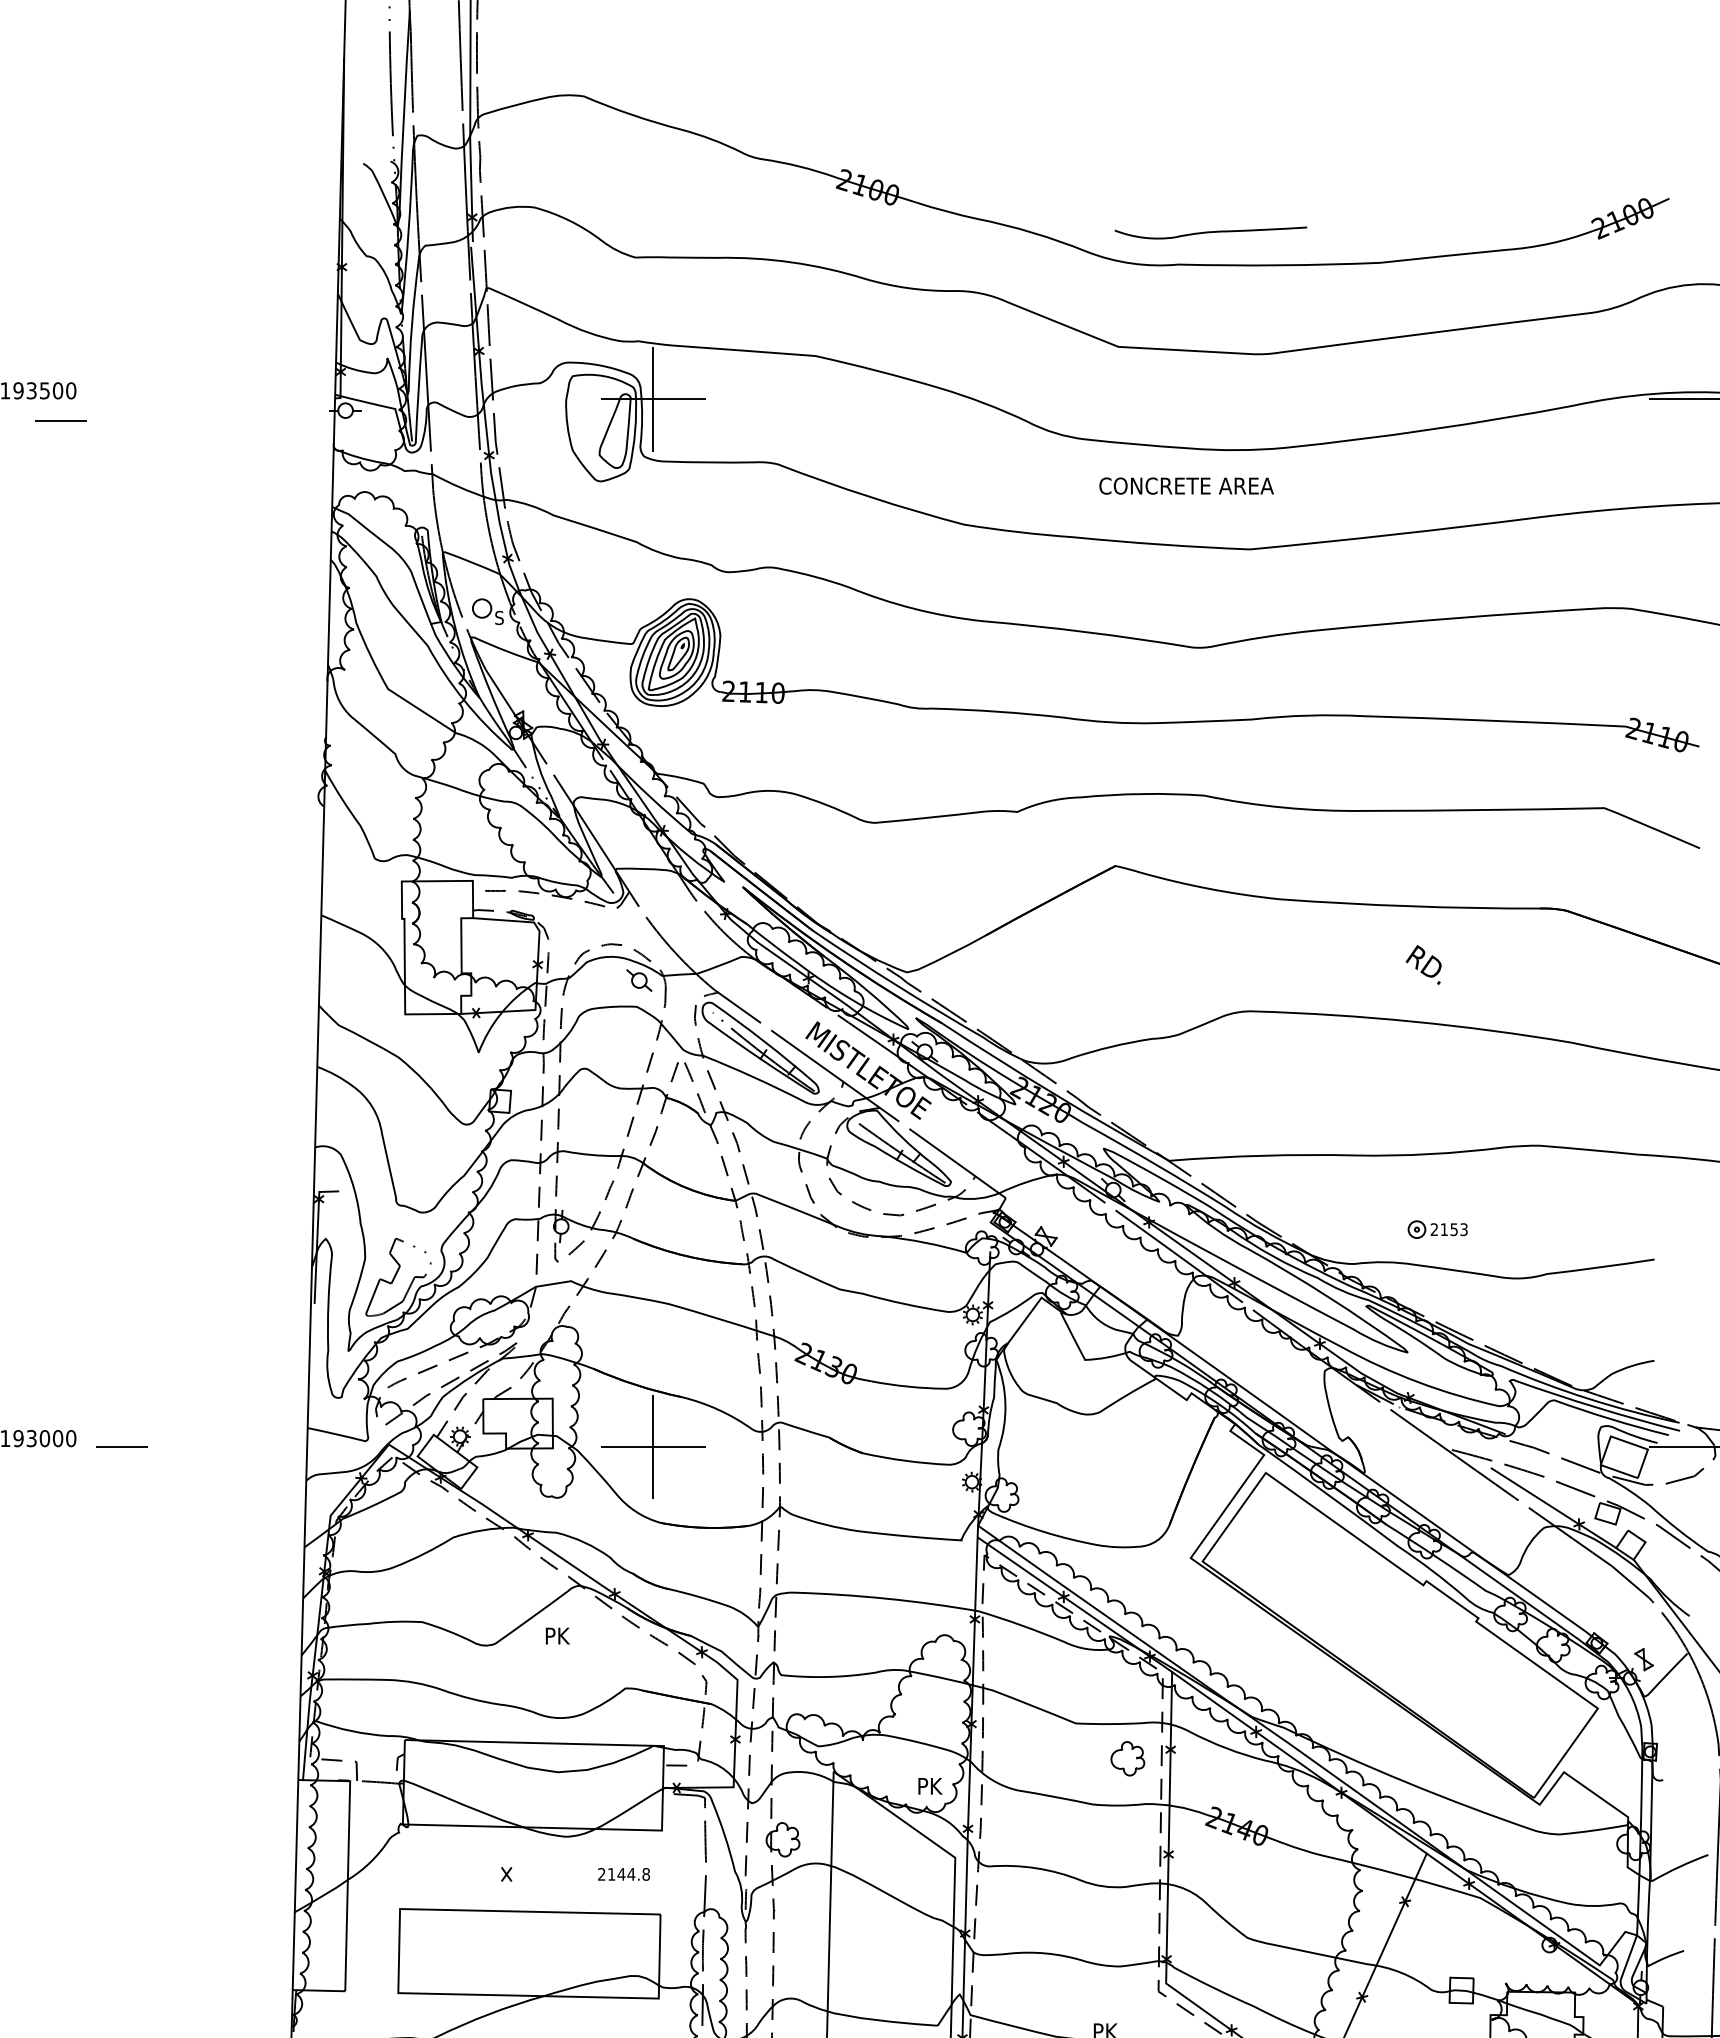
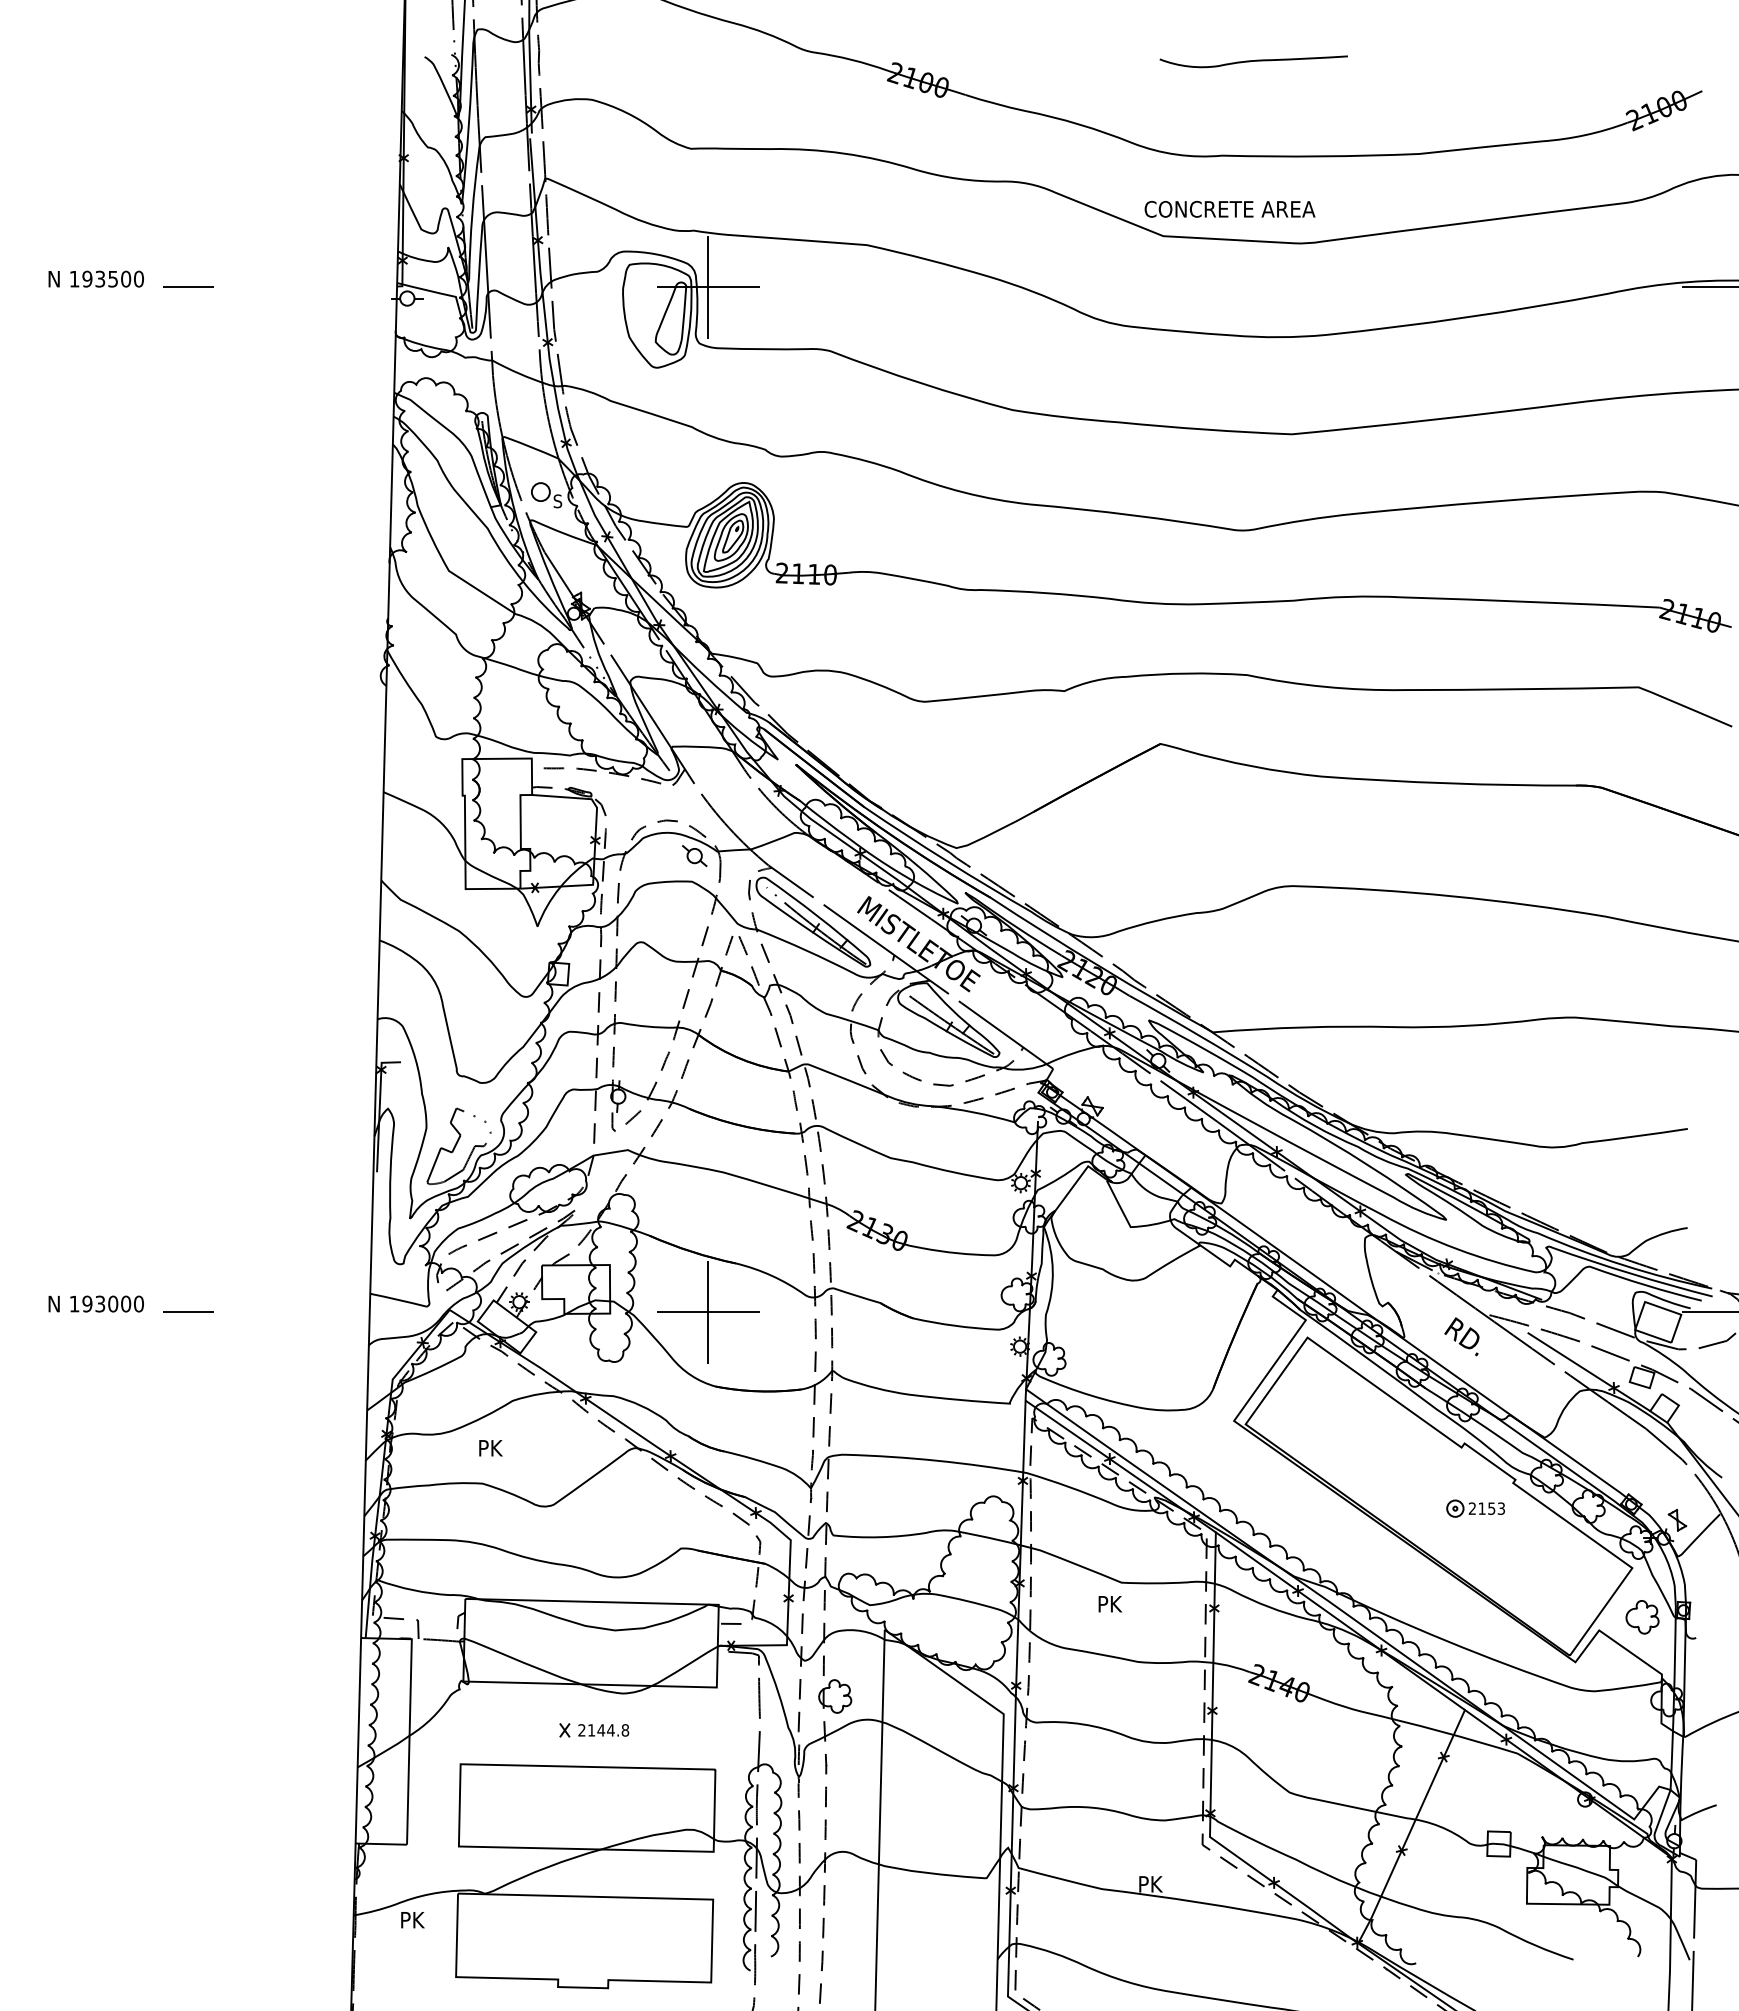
curve: (1210, 232) -> (1253, 61), moved
line: (60, 419) -> (188, 286), moved
text: (1186, 486) -> (1229, 209), moved
text: (1423, 964) -> (1461, 1336), moved
part: (1437, 1229) -> (1475, 1508), moved
text: (557, 1636) -> (490, 1448), moved
part: (1127, 1759) -> (1642, 1617), moved
text: (930, 1786) -> (1110, 1604), moved
text: (623, 1874) -> (603, 1730), moved

